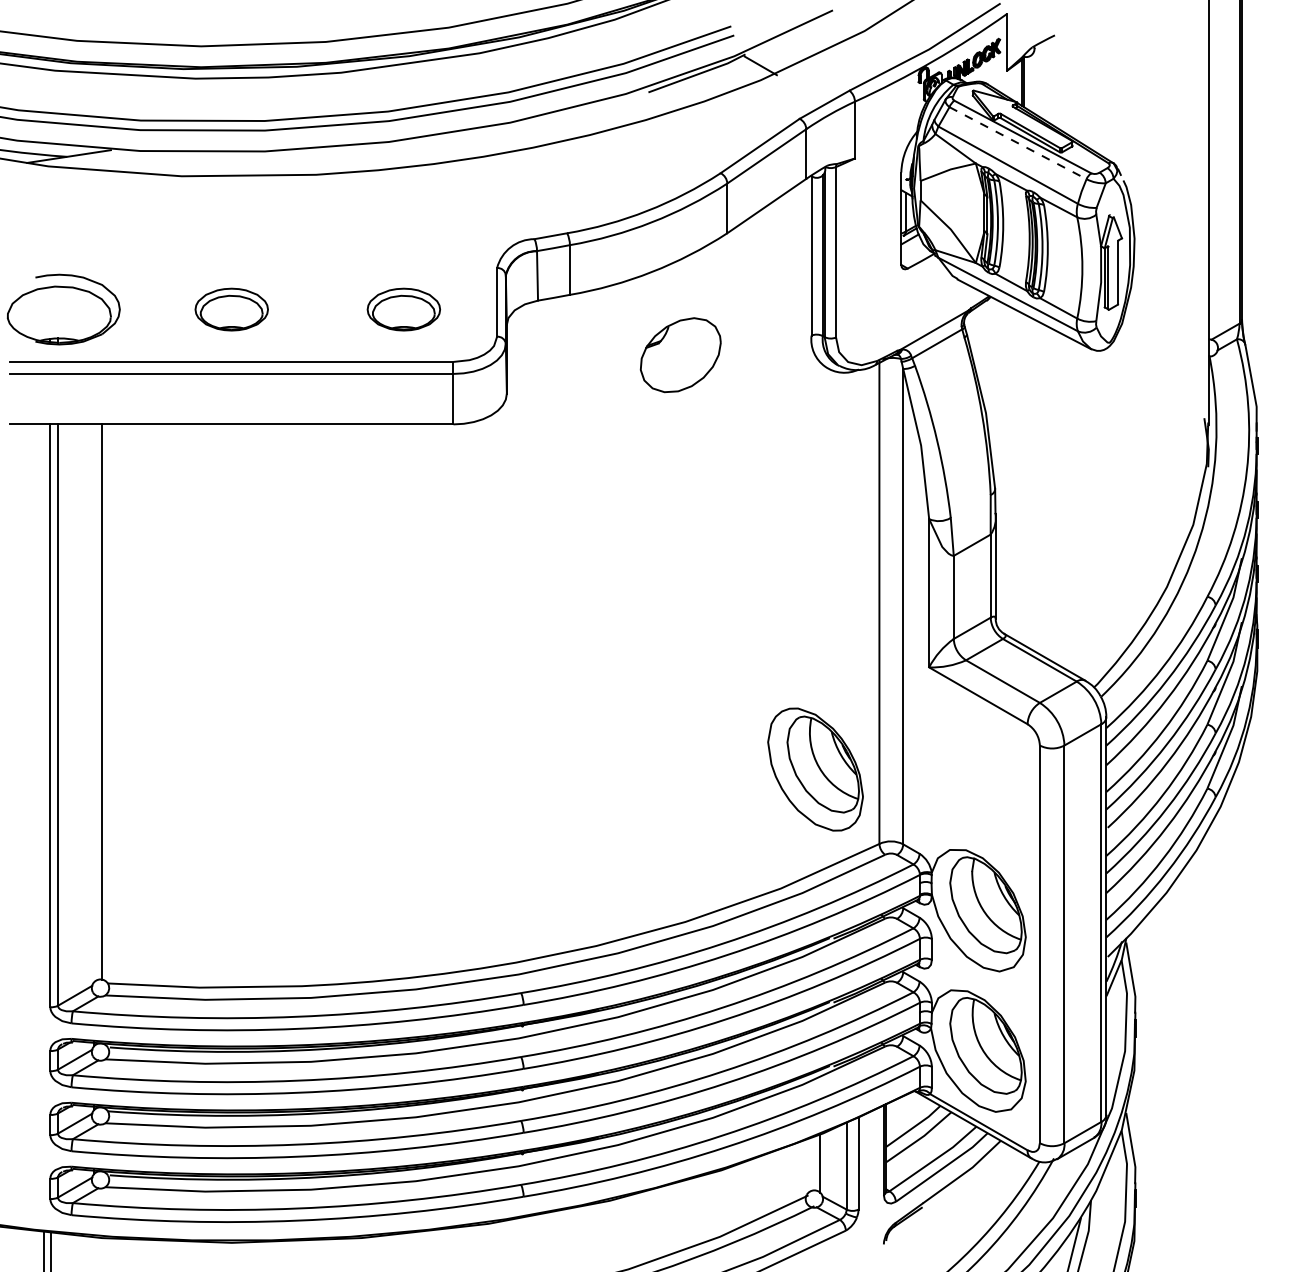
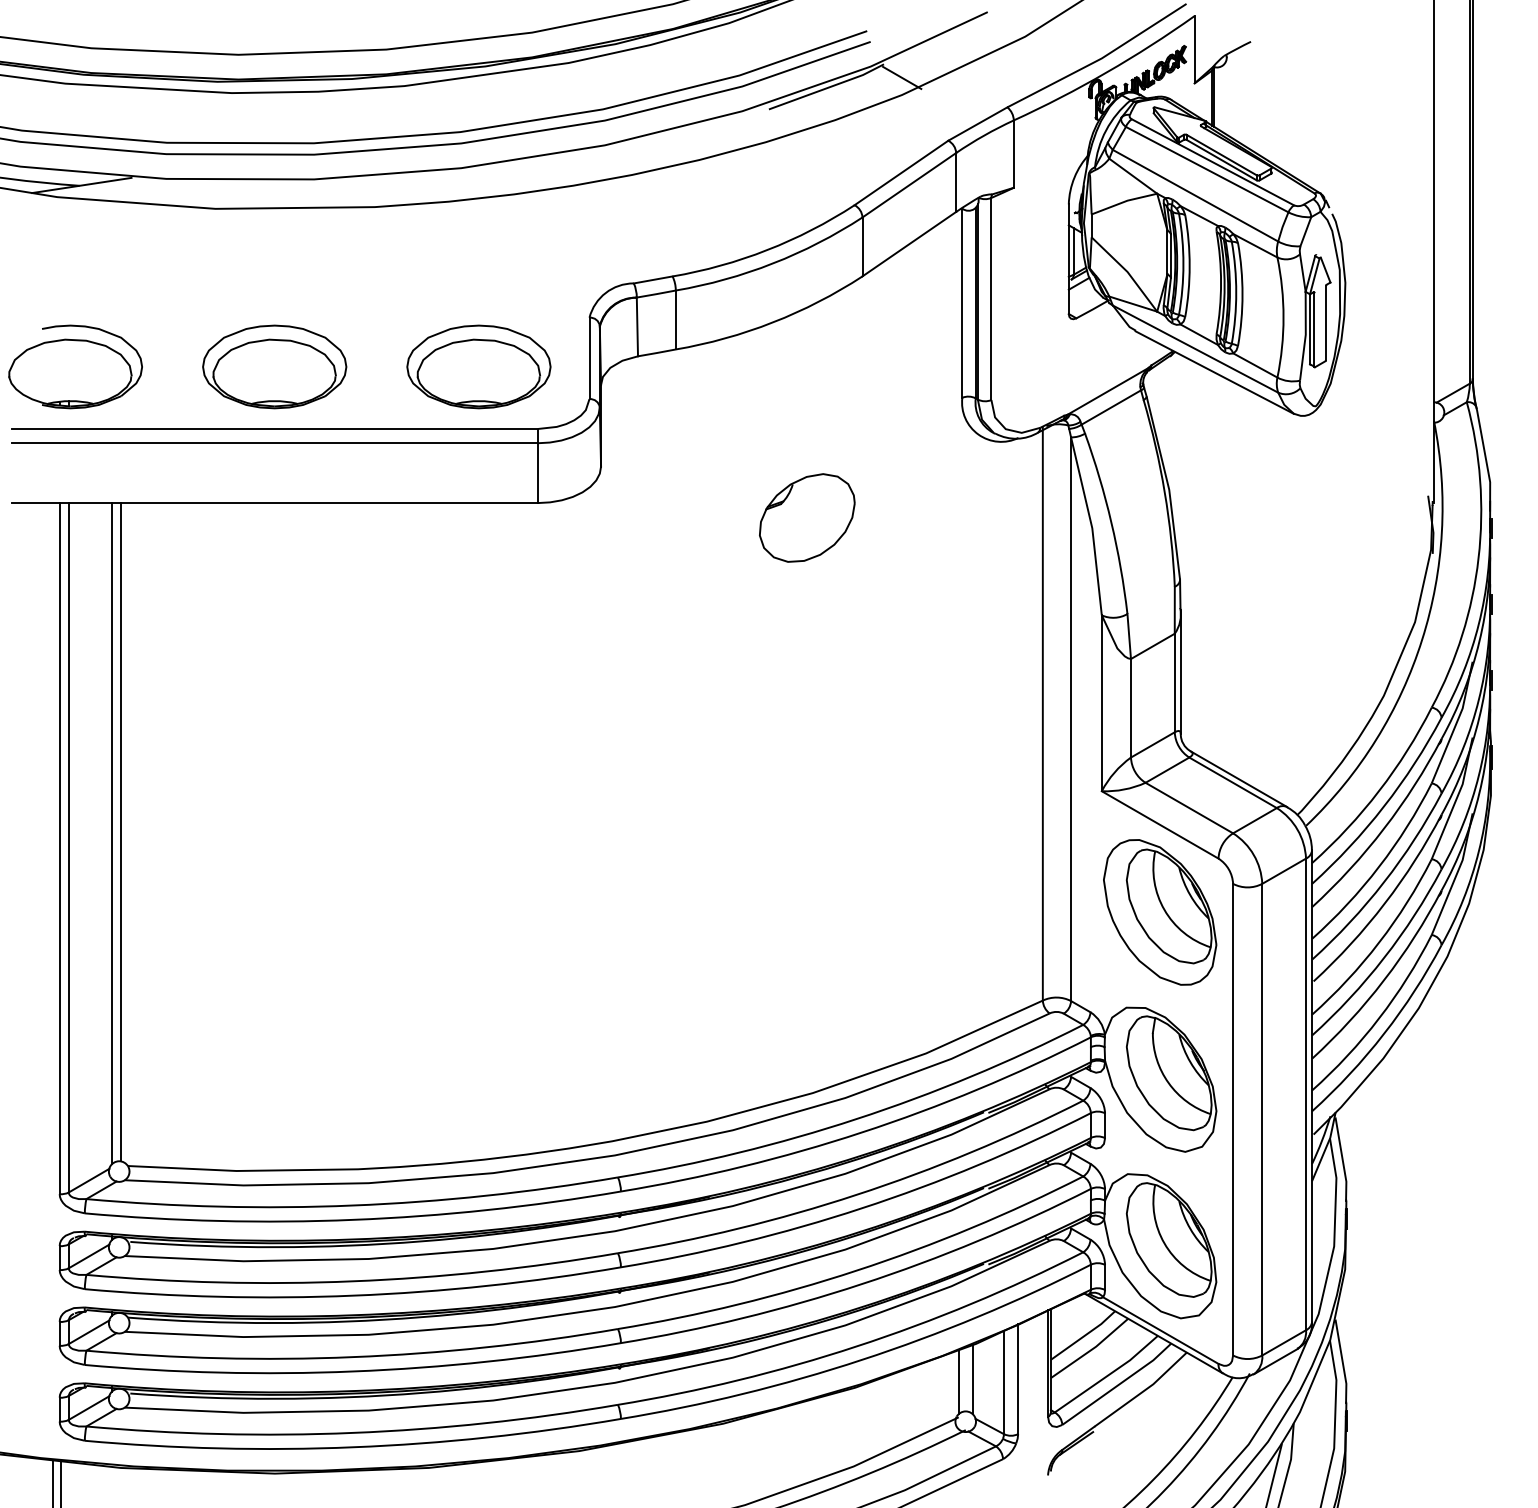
line: (1018, 143) -> (1207, 169), dashed -> solid
part: (231, 309) -> (274, 366), size x1.67
part: (403, 309) -> (478, 366), size x1.67
part: (680, 354) -> (807, 517), moved
line: (94, 703) -> (111, 833), added
part: (815, 769) -> (1160, 912), moved
line: (808, 1166) -> (958, 1382), added

